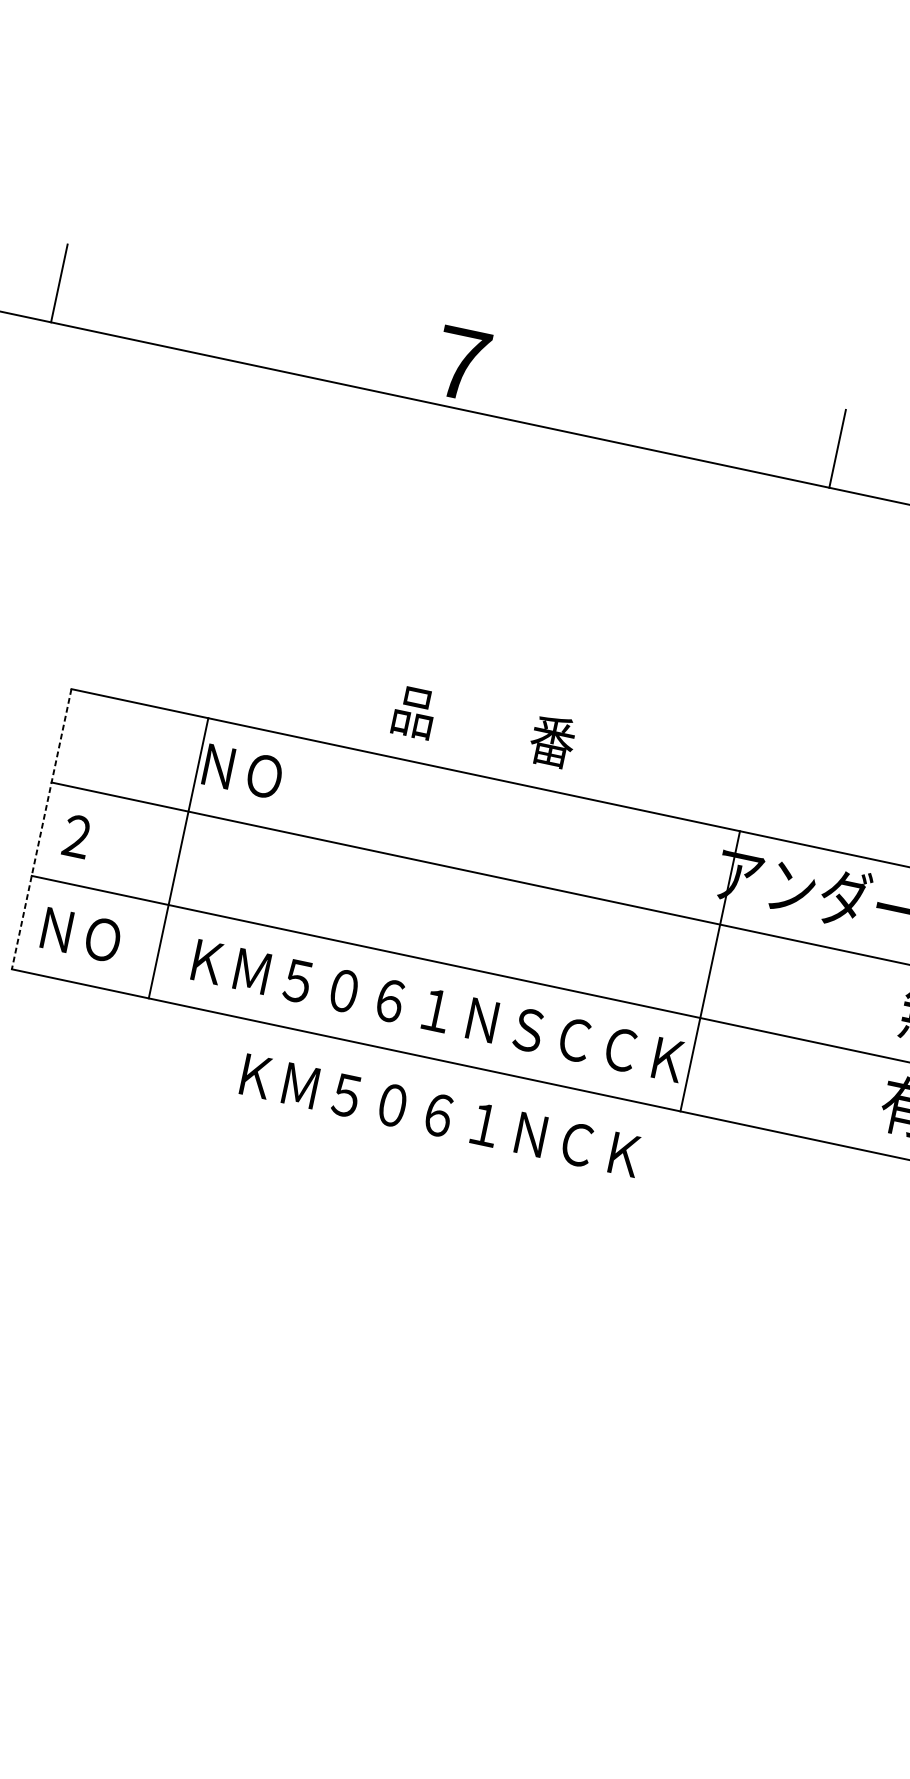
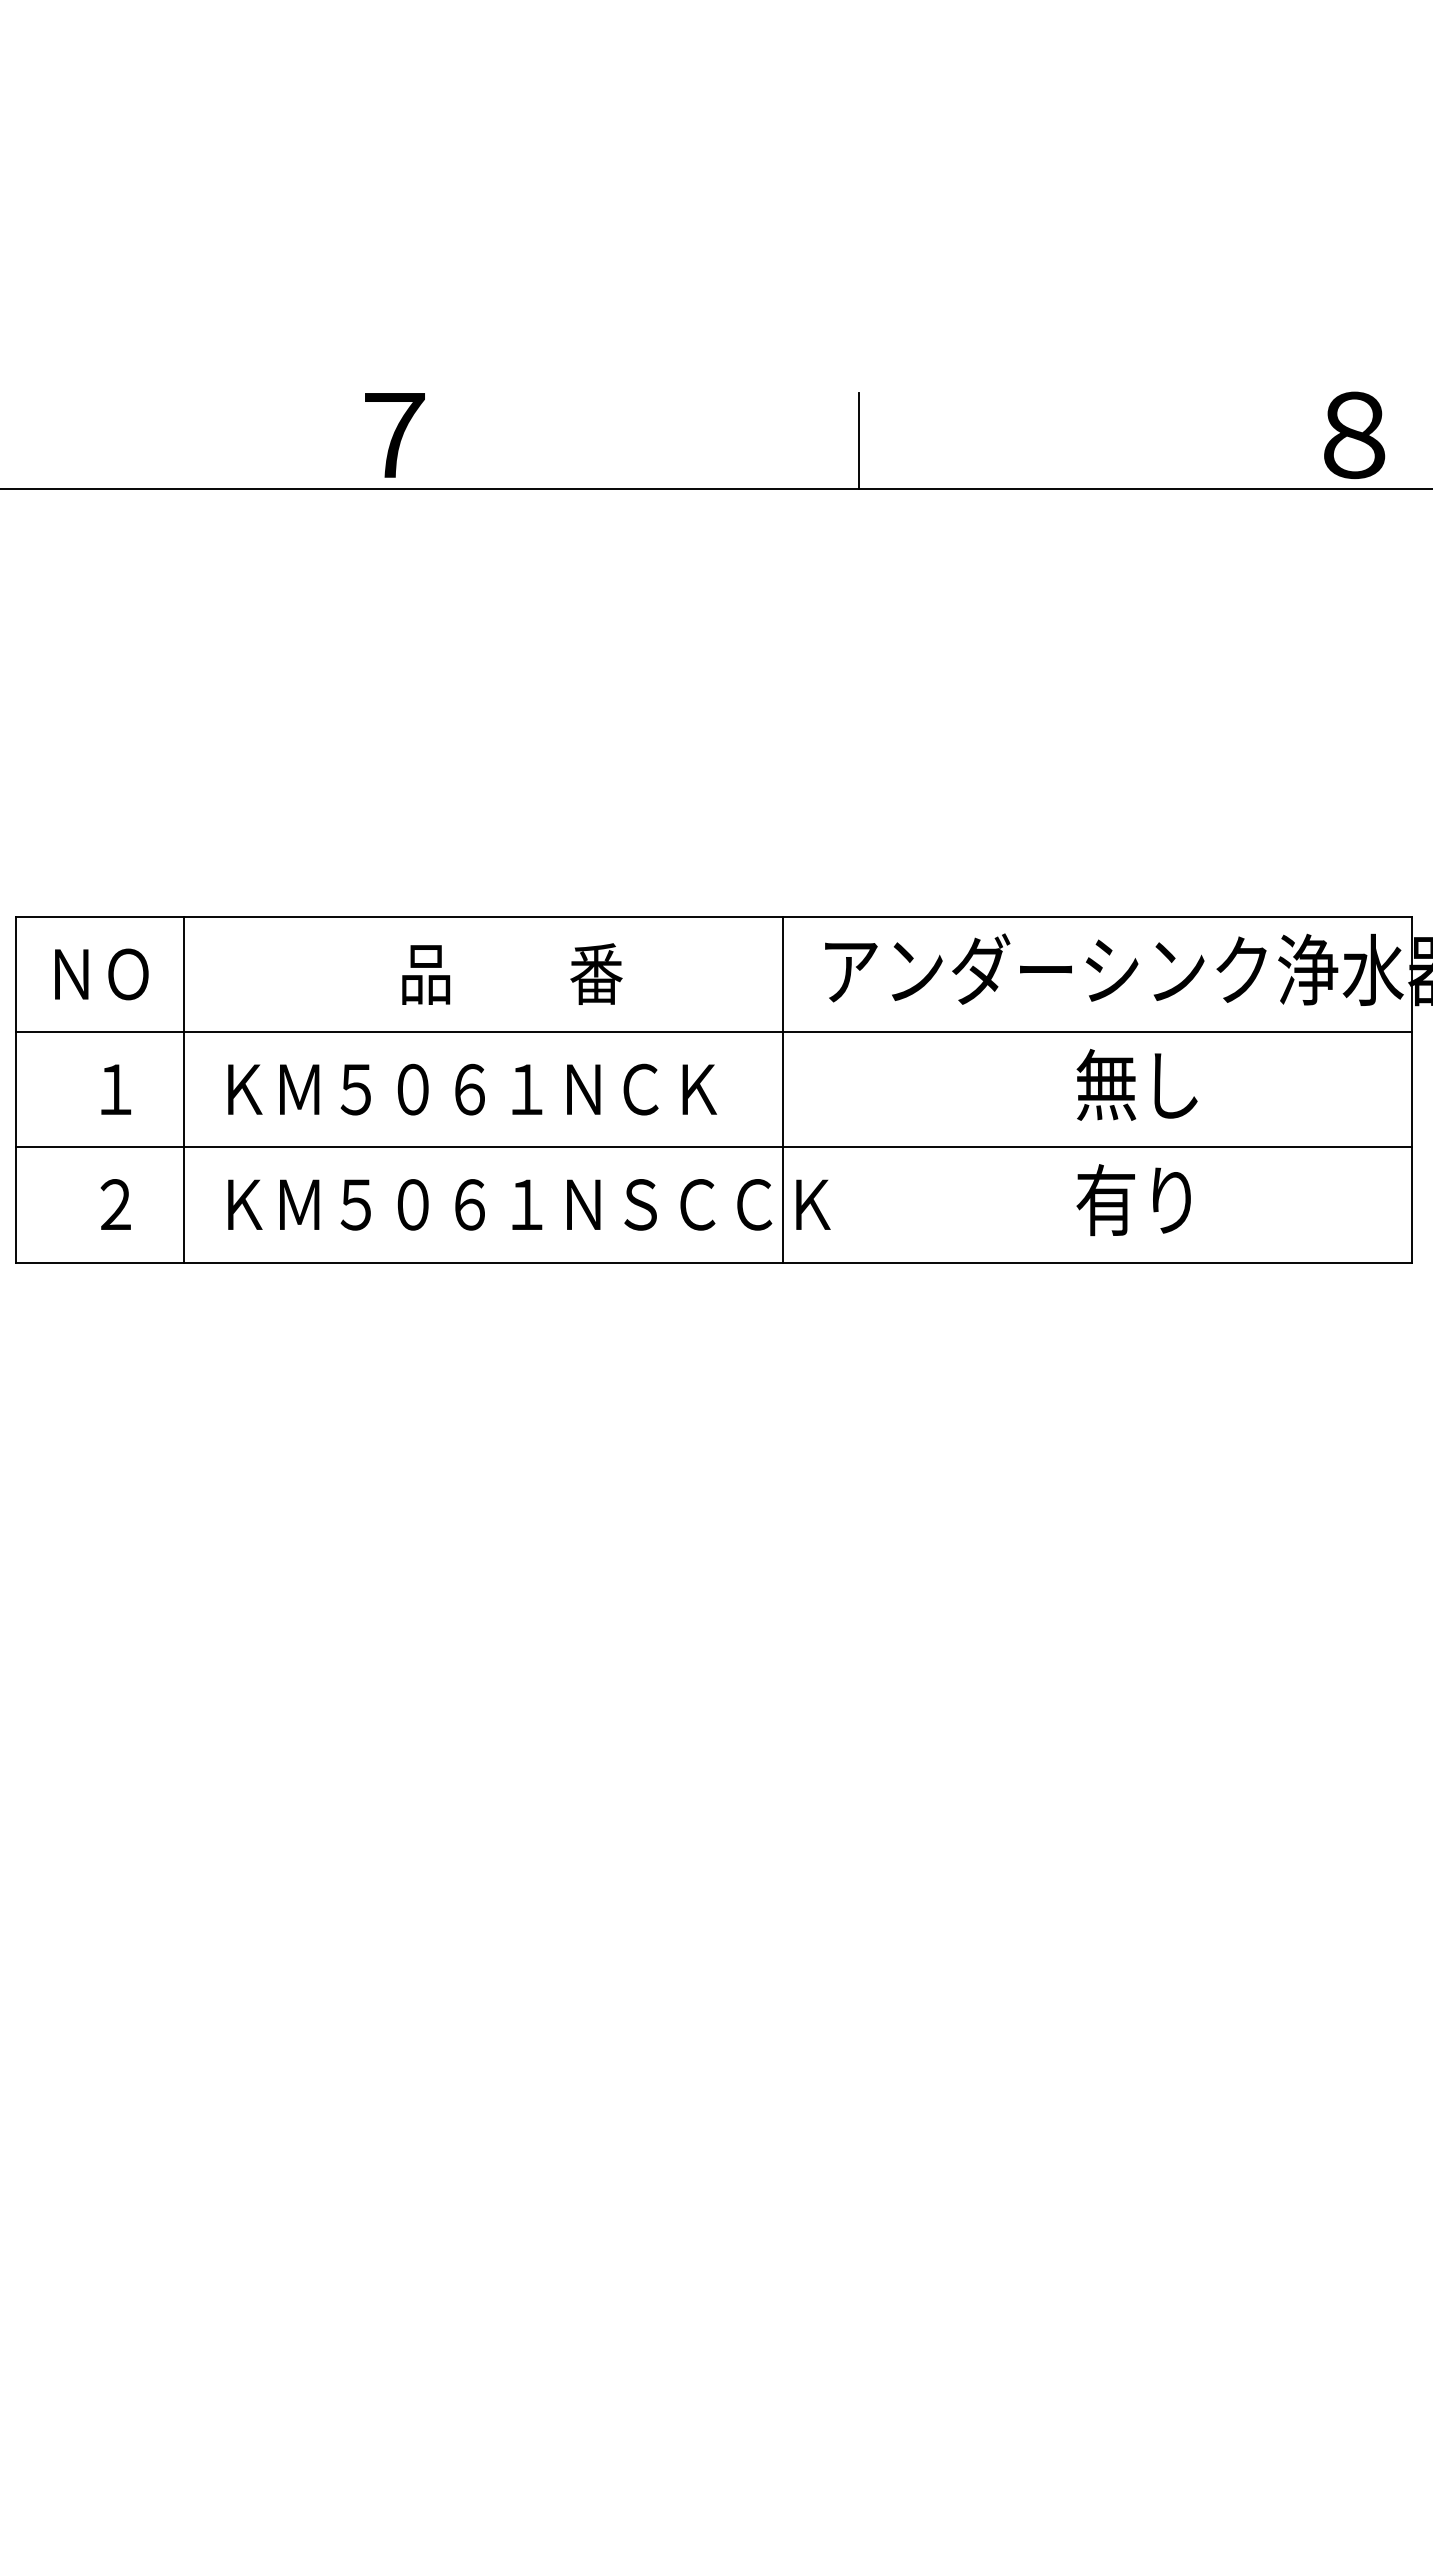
text: (484, 726) -> (512, 973), moved
text: (242, 771) -> (101, 974), moved
line: (41, 828) -> (15, 1089), dashed -> solid
text: (100, 840) -> (87, 1088), ２ -> １
text: (81, 934) -> (88, 1204), ＮＯ -> ２
line: (710, 971) -> (783, 1089), moved
text: (440, 1115) -> (472, 1089), moved

